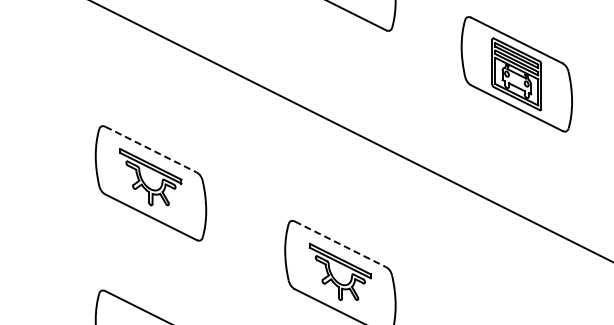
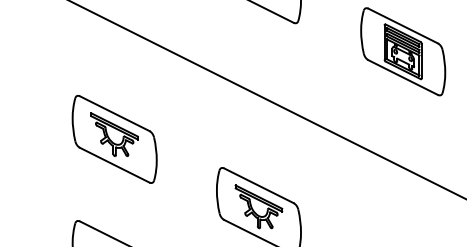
part: (516, 74) -> (402, 51), moved
line: (151, 149) -> (115, 113), dashed -> solid
line: (340, 244) -> (259, 185), dashed -> solid

